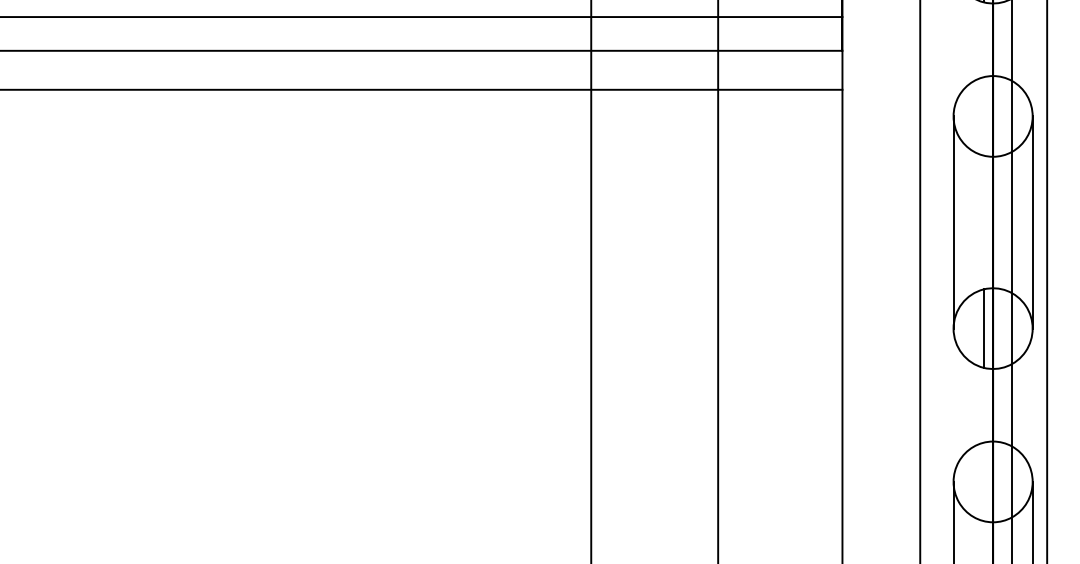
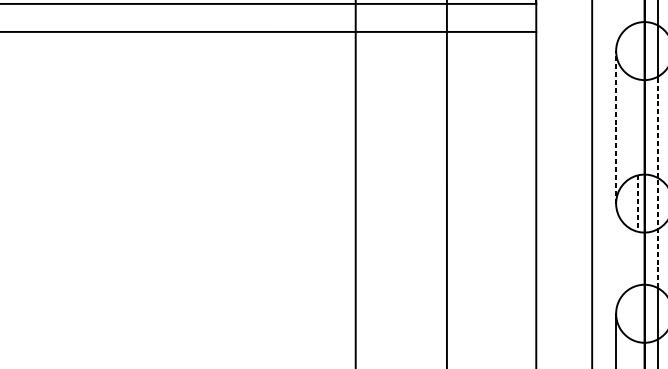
line: (953, 222) -> (616, 127), solid -> dashed
line: (1011, 298) -> (657, 181), solid -> dashed
line: (983, 329) -> (637, 204), solid -> dashed

